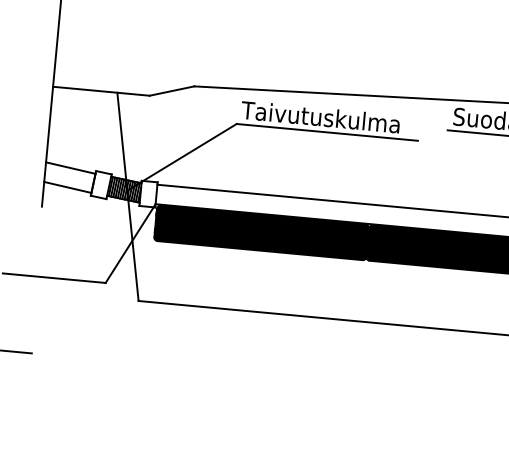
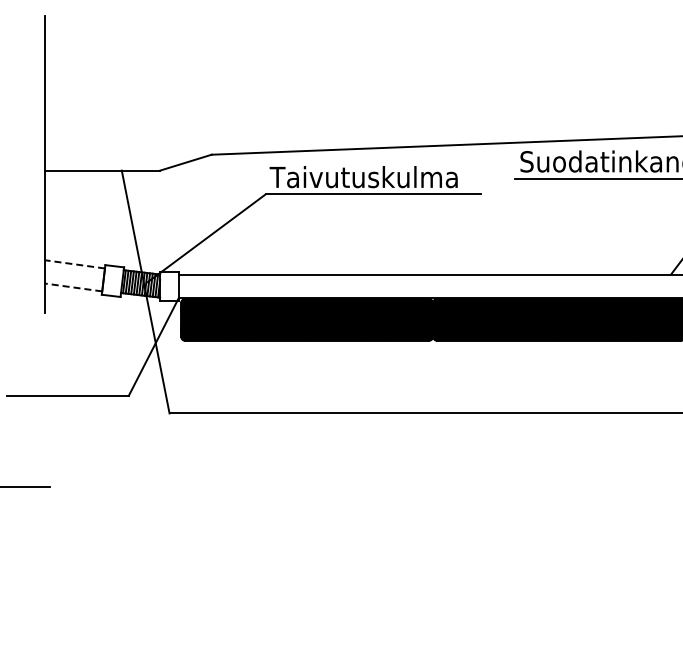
line: (70, 168) -> (74, 264), solid -> dashed
line: (67, 187) -> (73, 287), solid -> dashed

